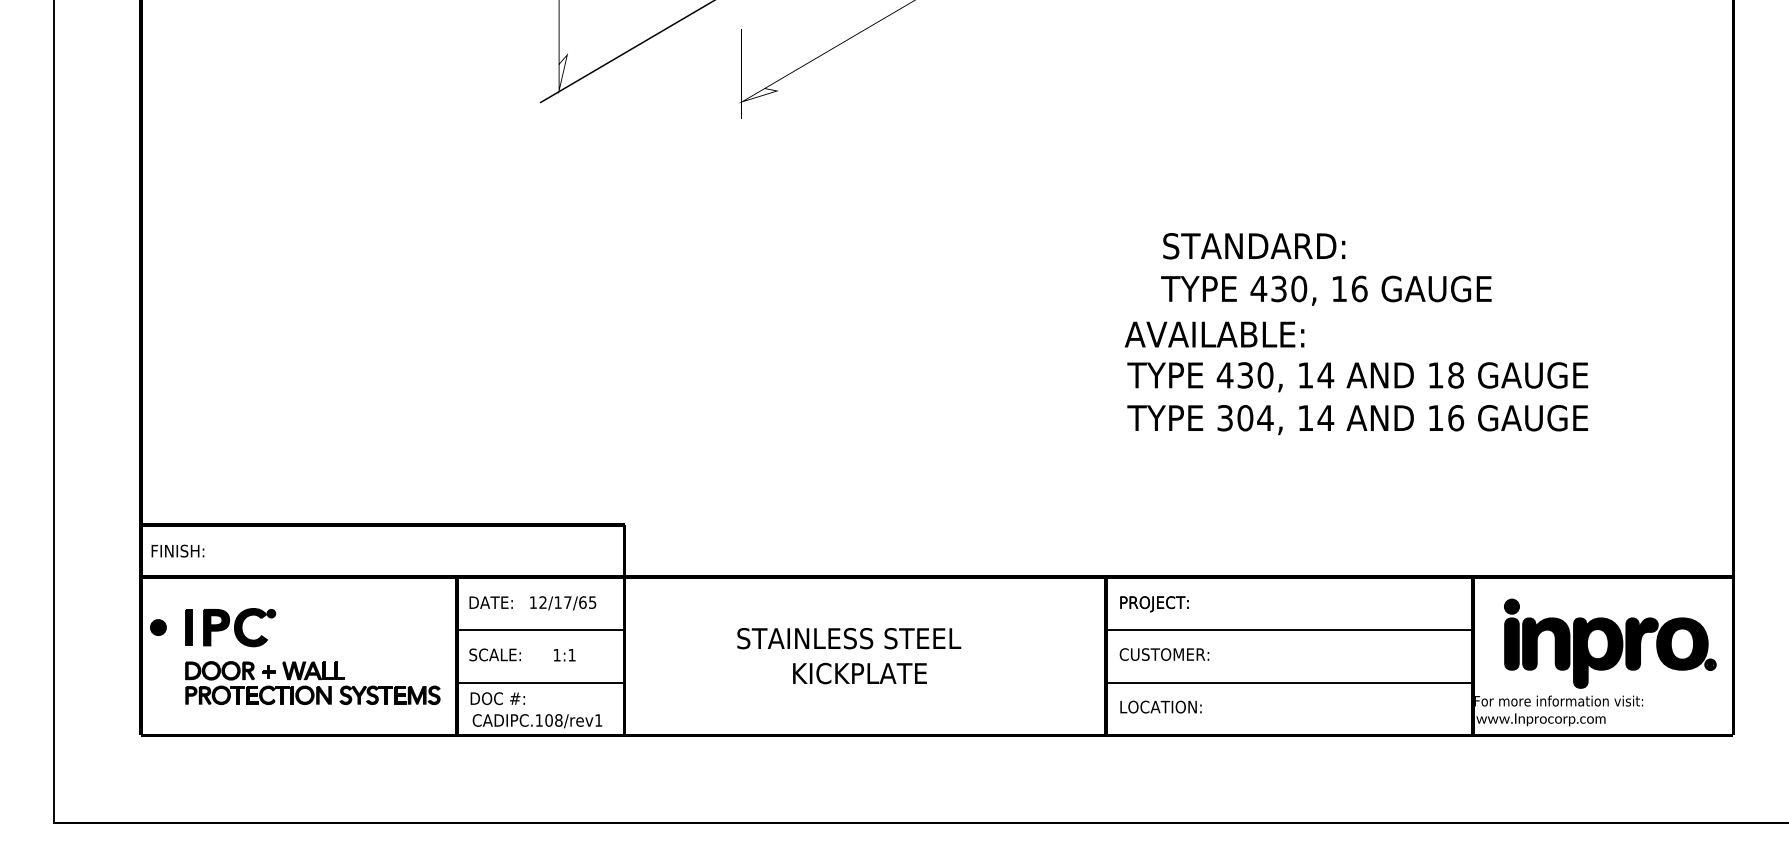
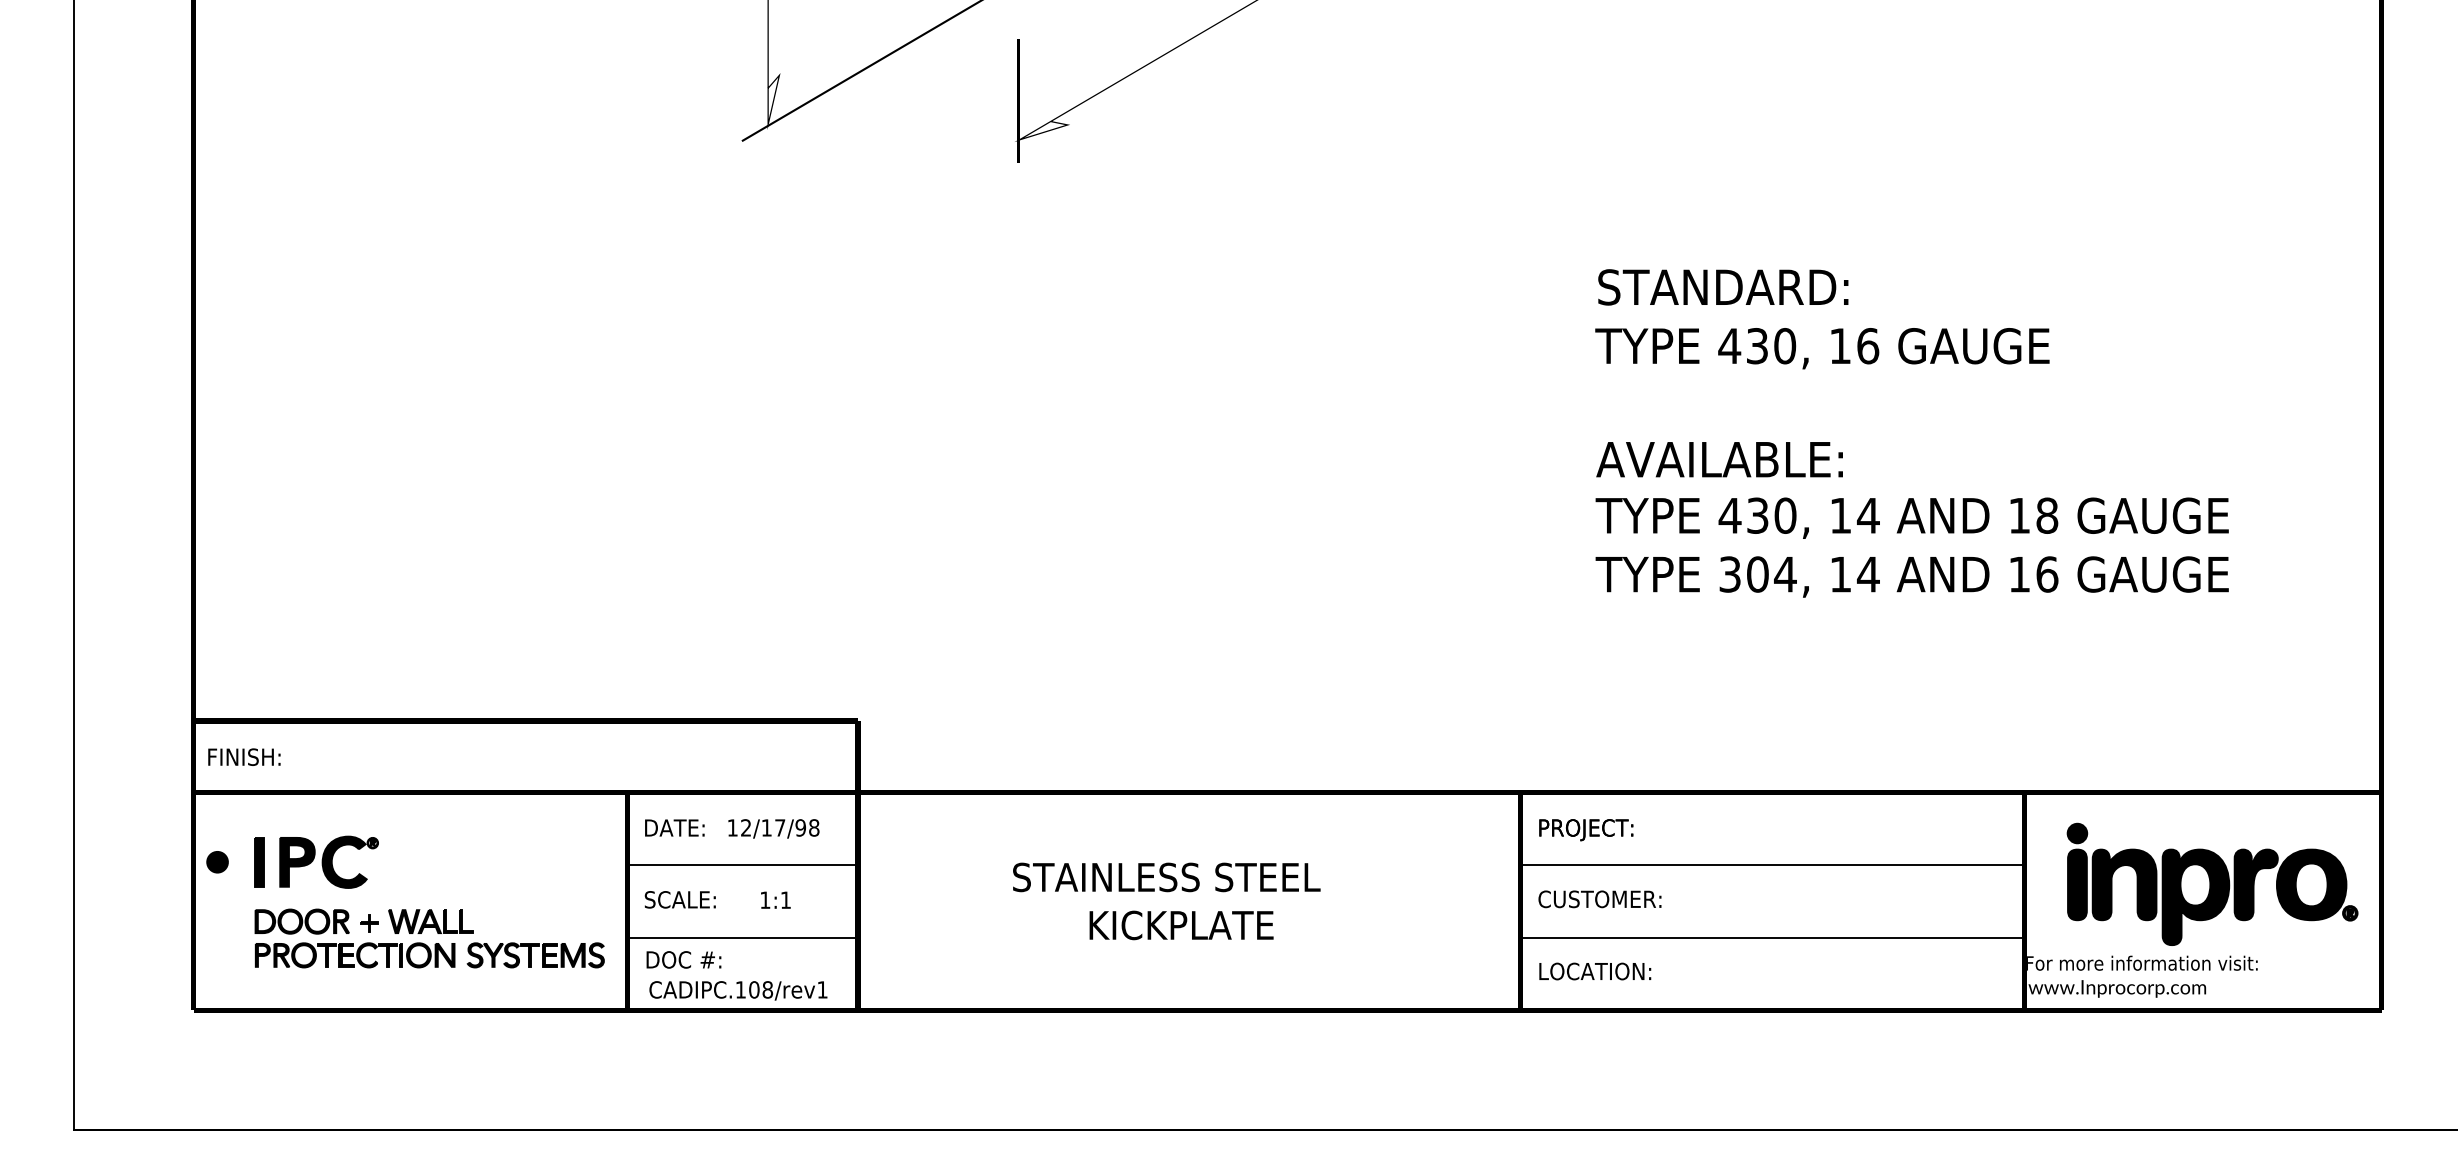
text: (1326, 269) -> (1822, 319), moved
text: (1214, 334) -> (1719, 459), moved
text: (1357, 398) -> (1911, 547), moved
text: (587, 602) -> (807, 827), 12/17/65 -> 12/17/98

